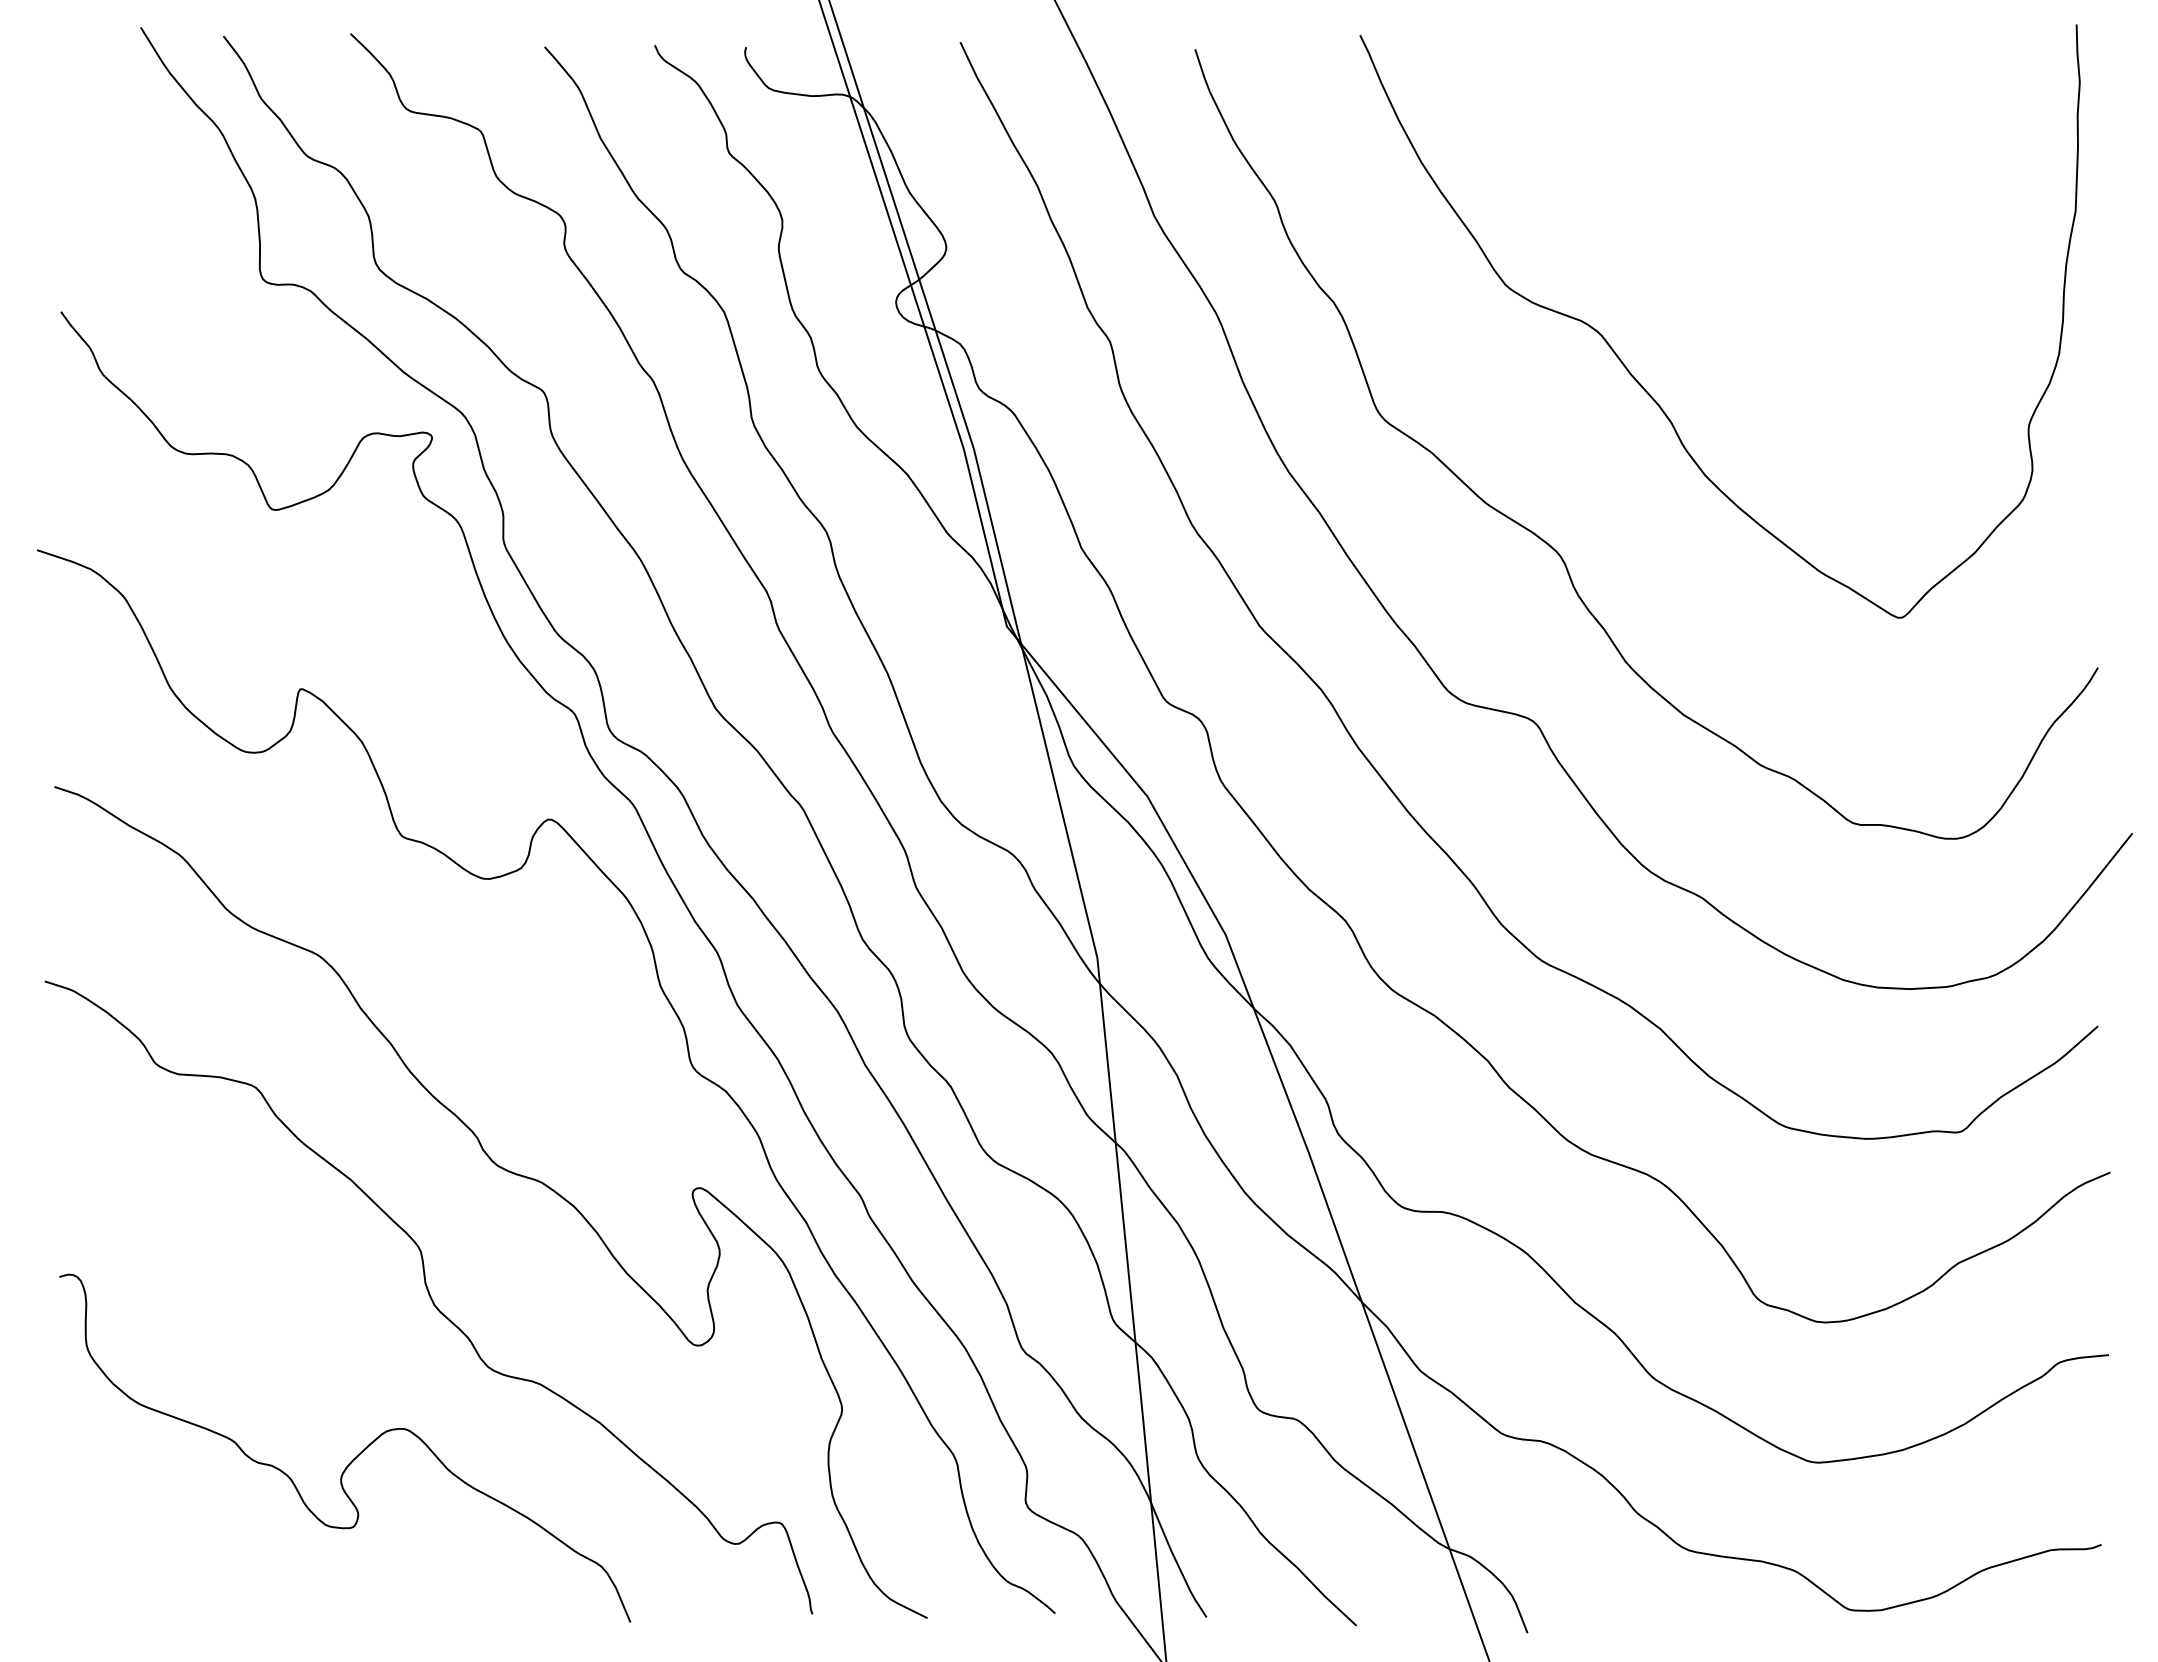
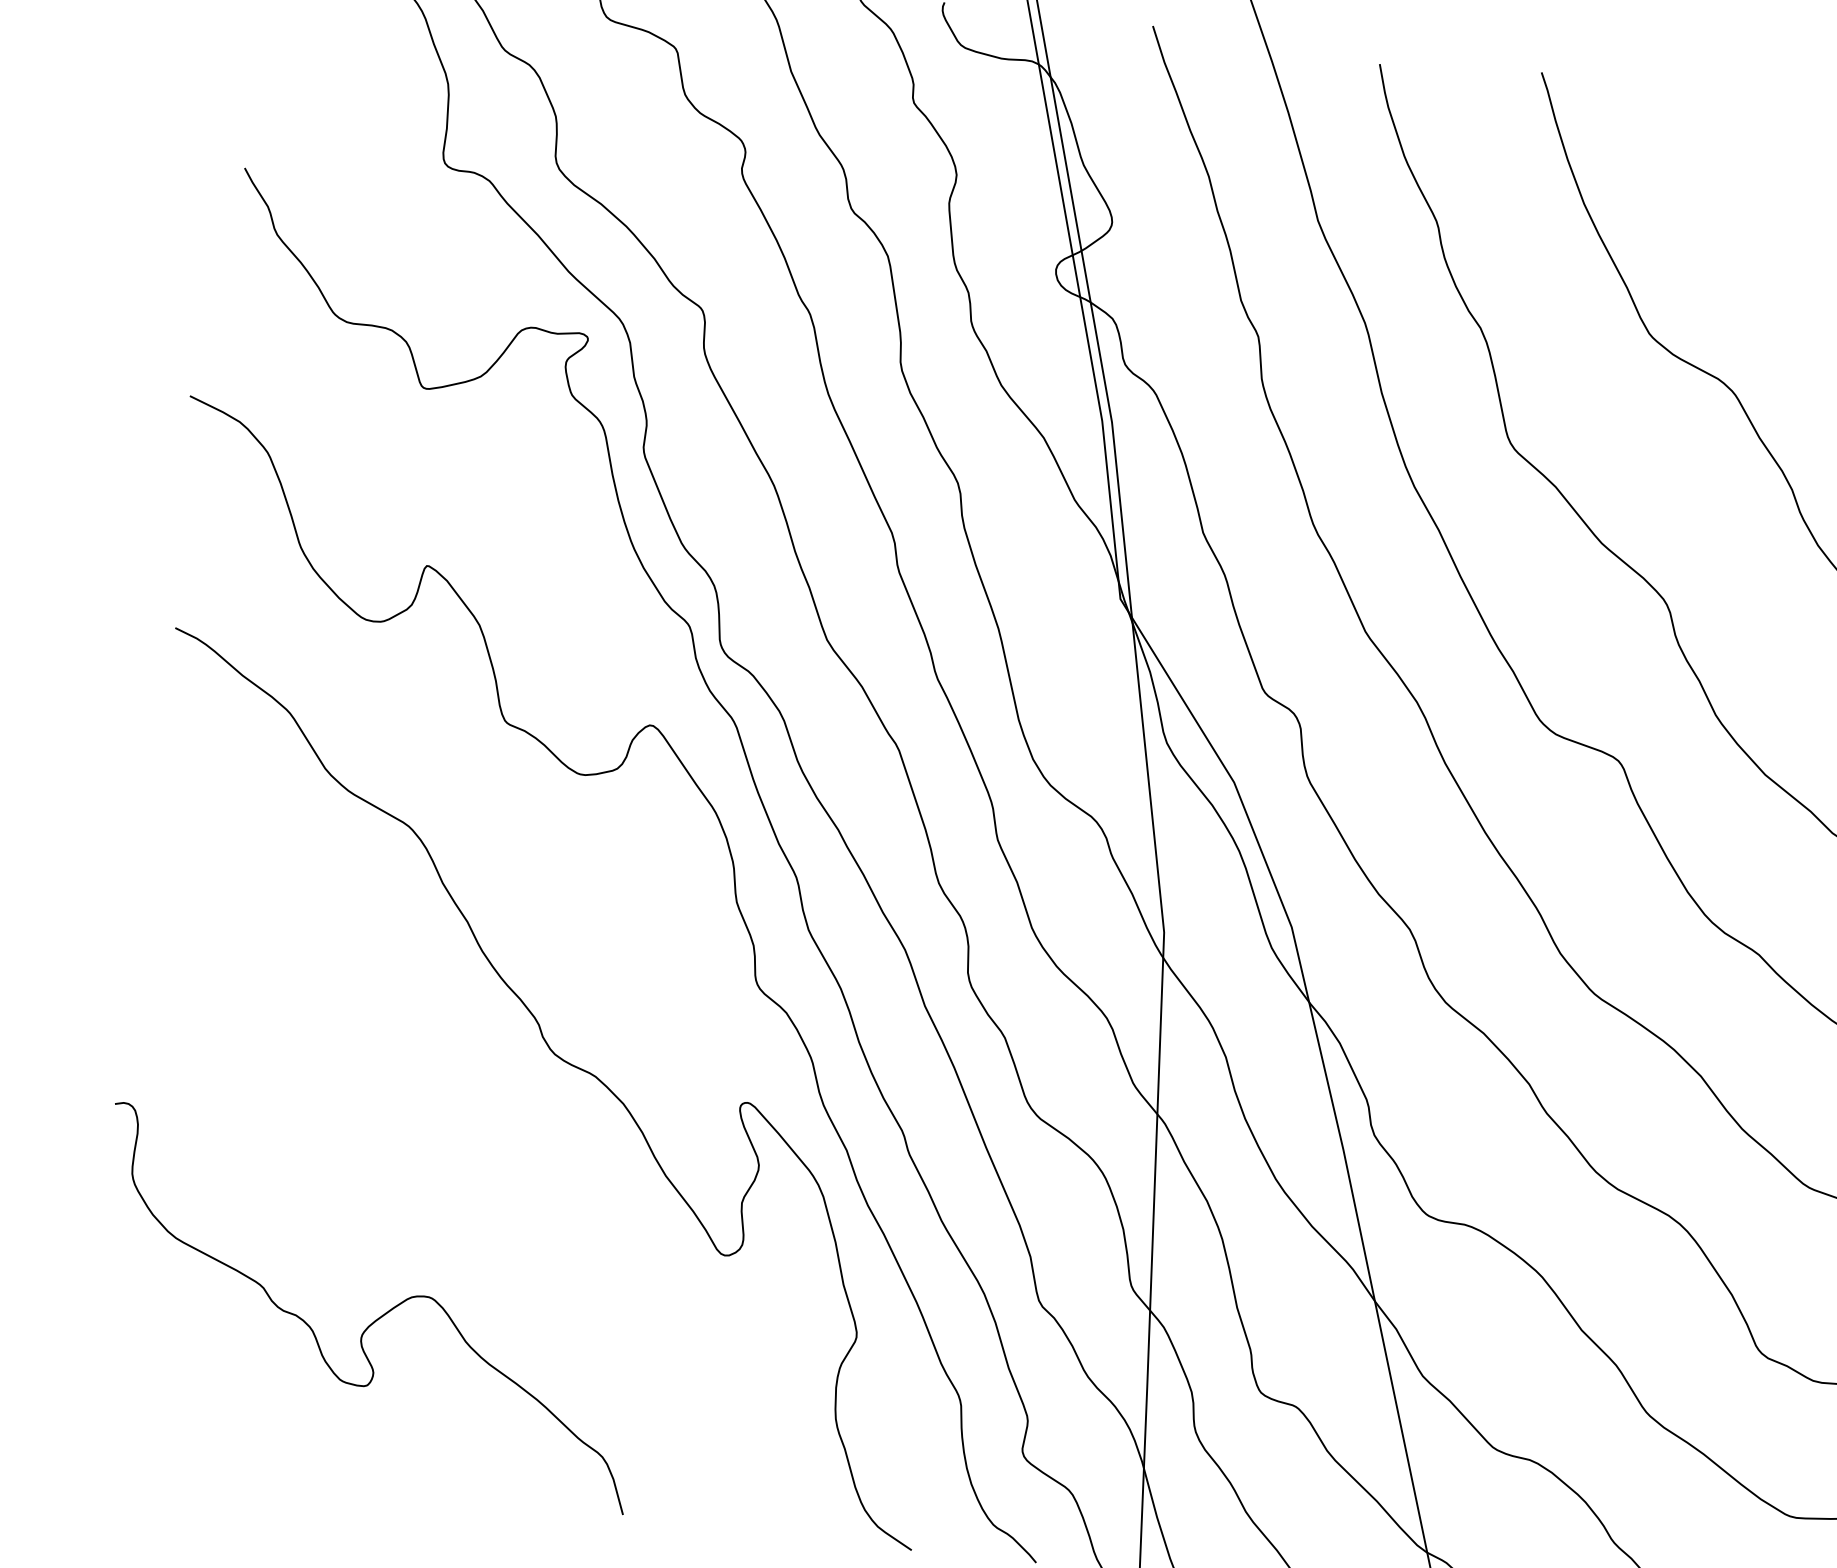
curve: (429, 1297) -> (471, 1173), removed

